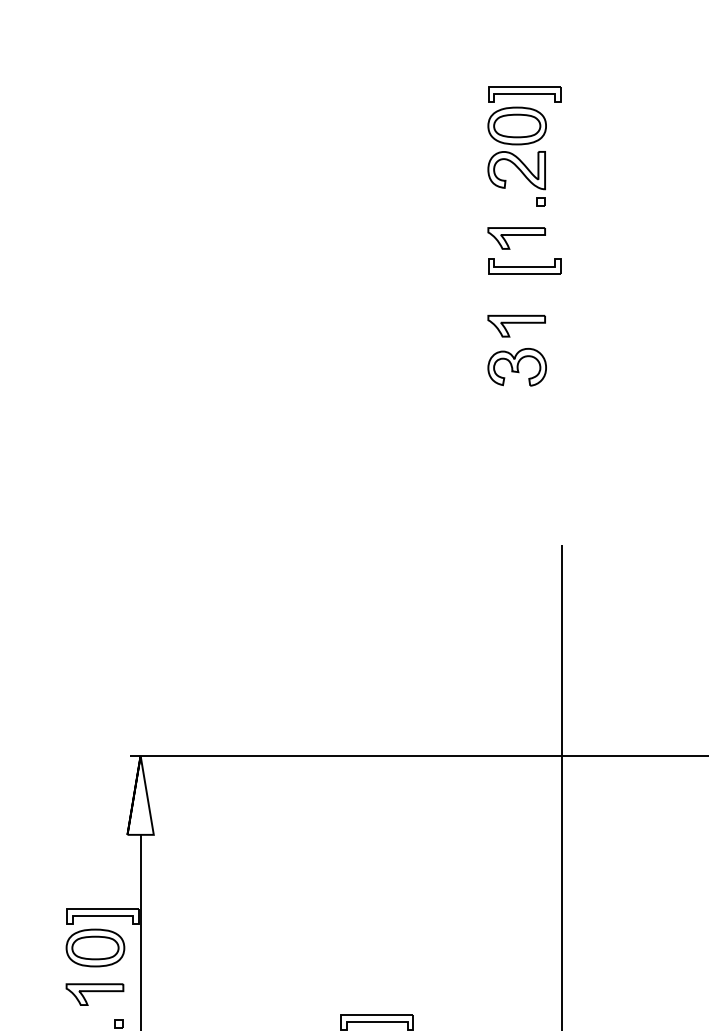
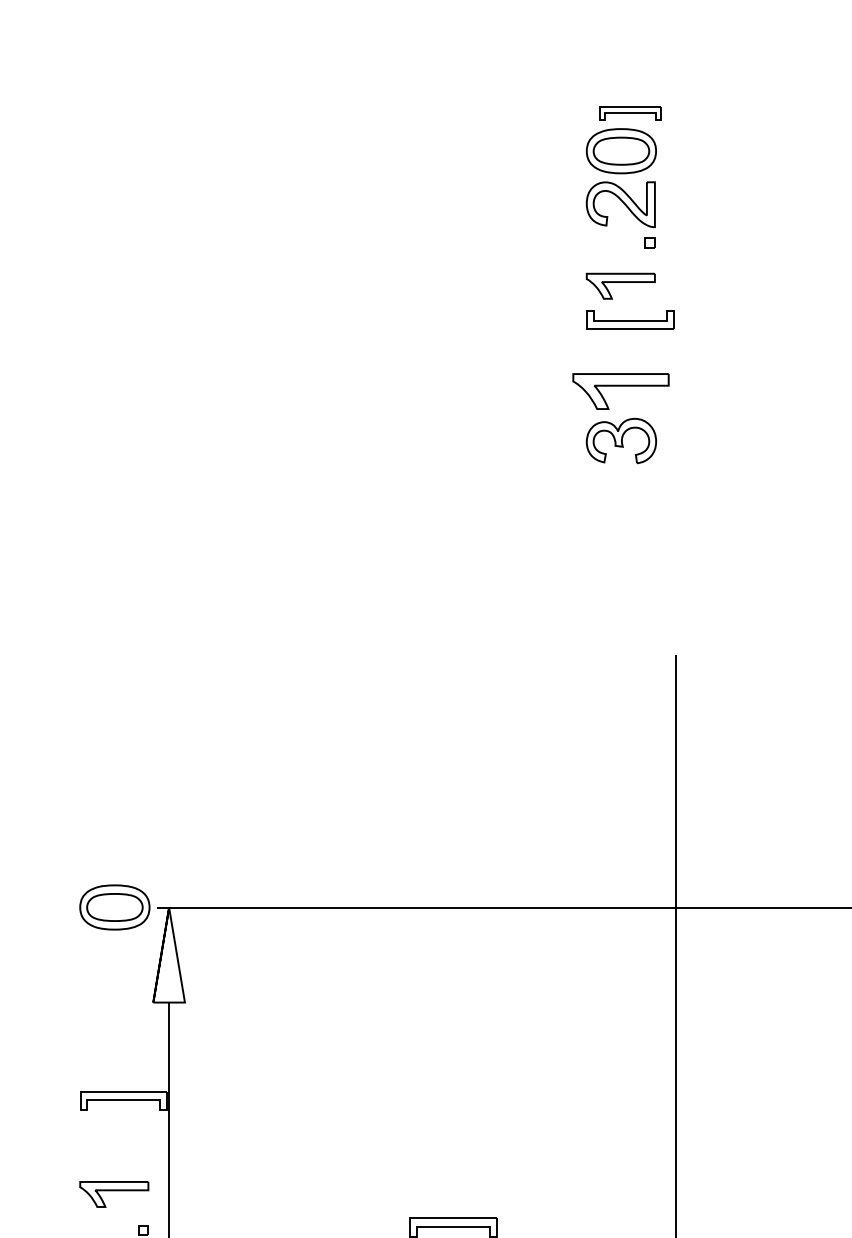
part: (524, 94) -> (630, 113), size x0.7
part: (516, 326) -> (620, 391), size x1.4
part: (95, 948) -> (114, 907), moved

